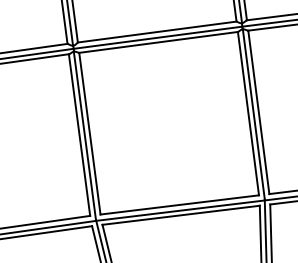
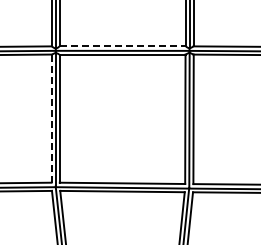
line: (157, 32) -> (122, 46), solid -> dashed
line: (79, 136) -> (51, 119), solid -> dashed

